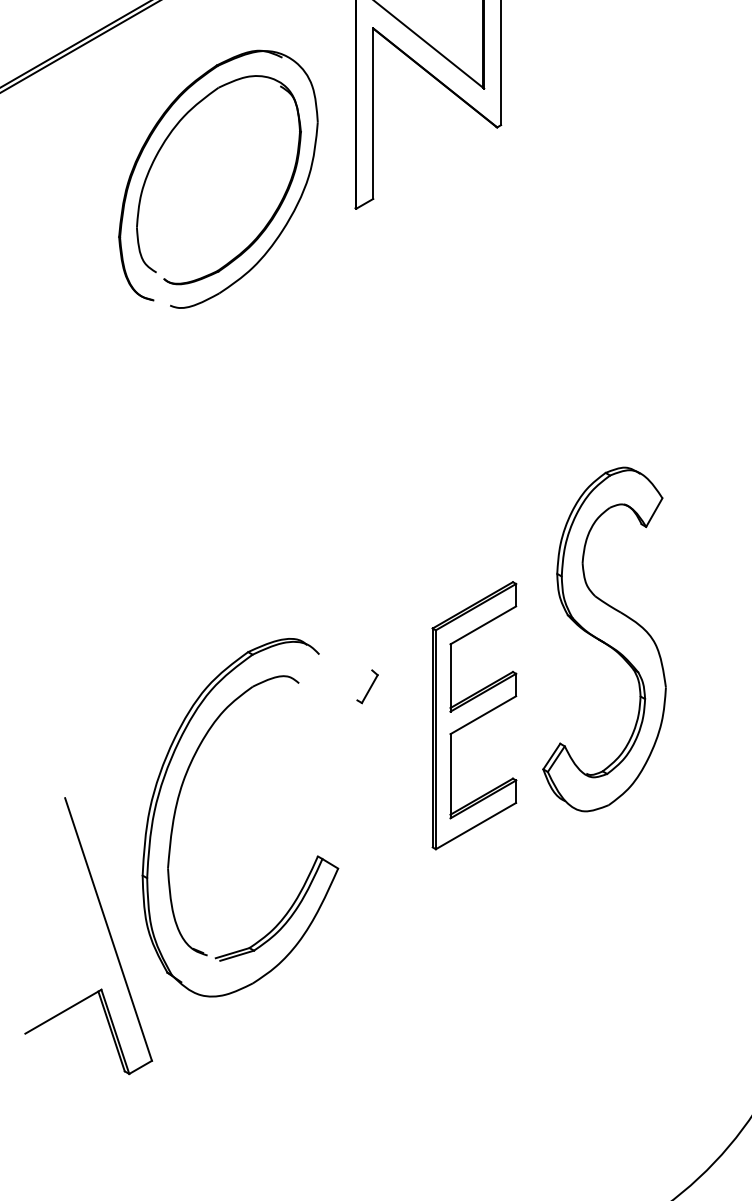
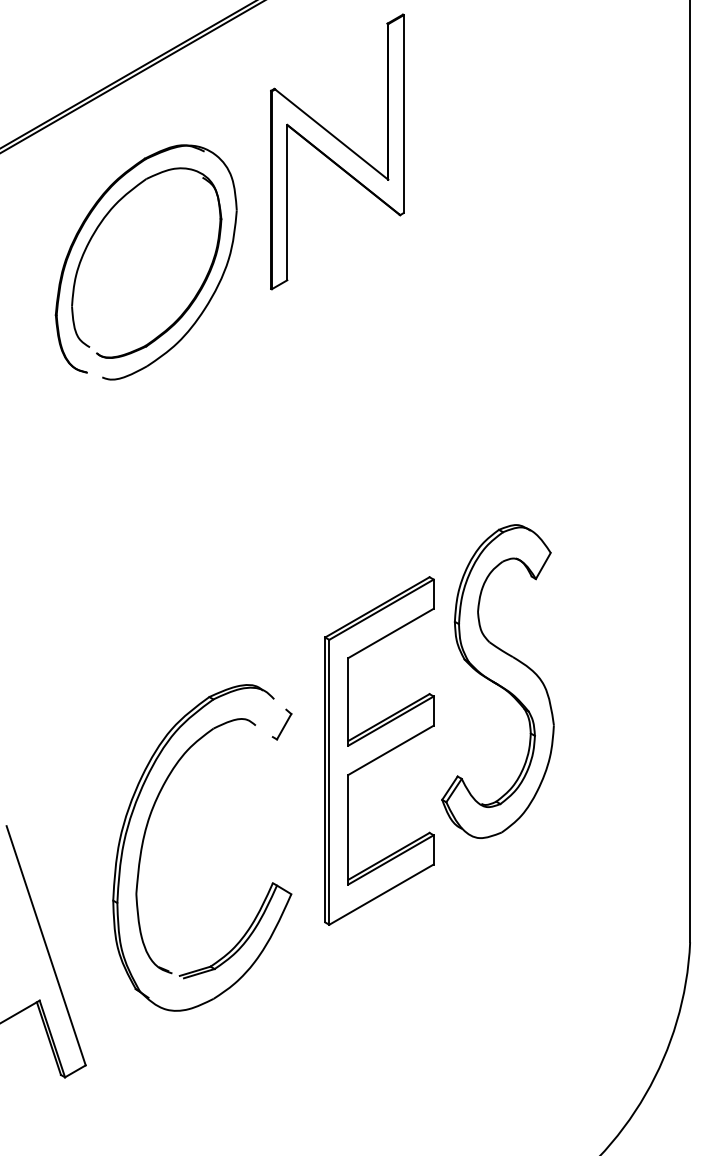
part: (474, 715) -> (379, 750), size x1.43
part: (179, 799) -> (146, 831), moved

